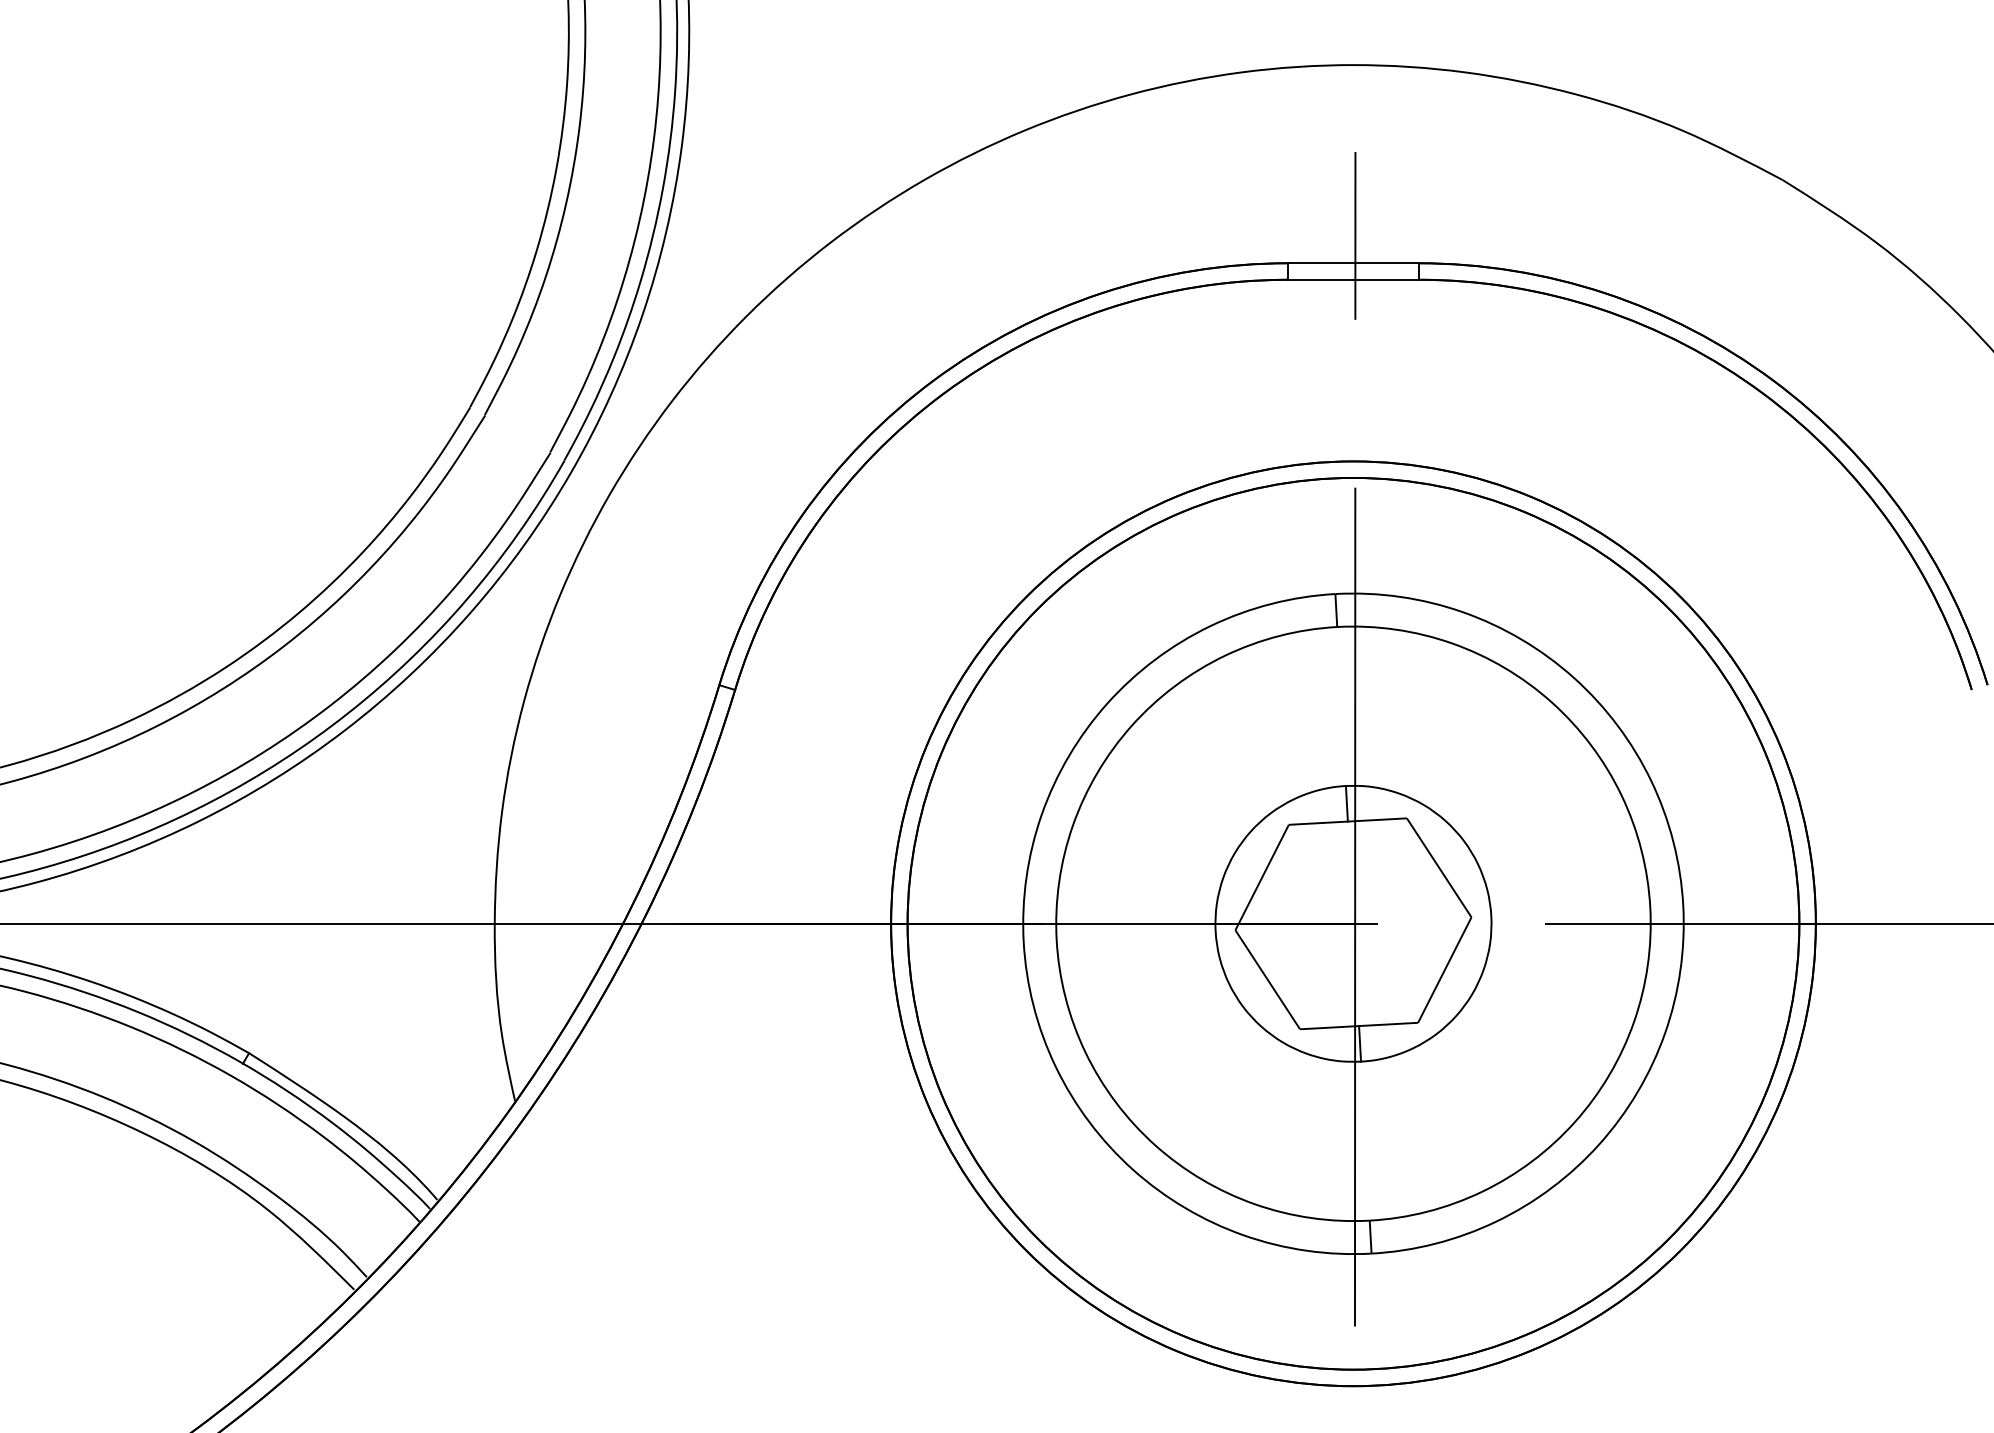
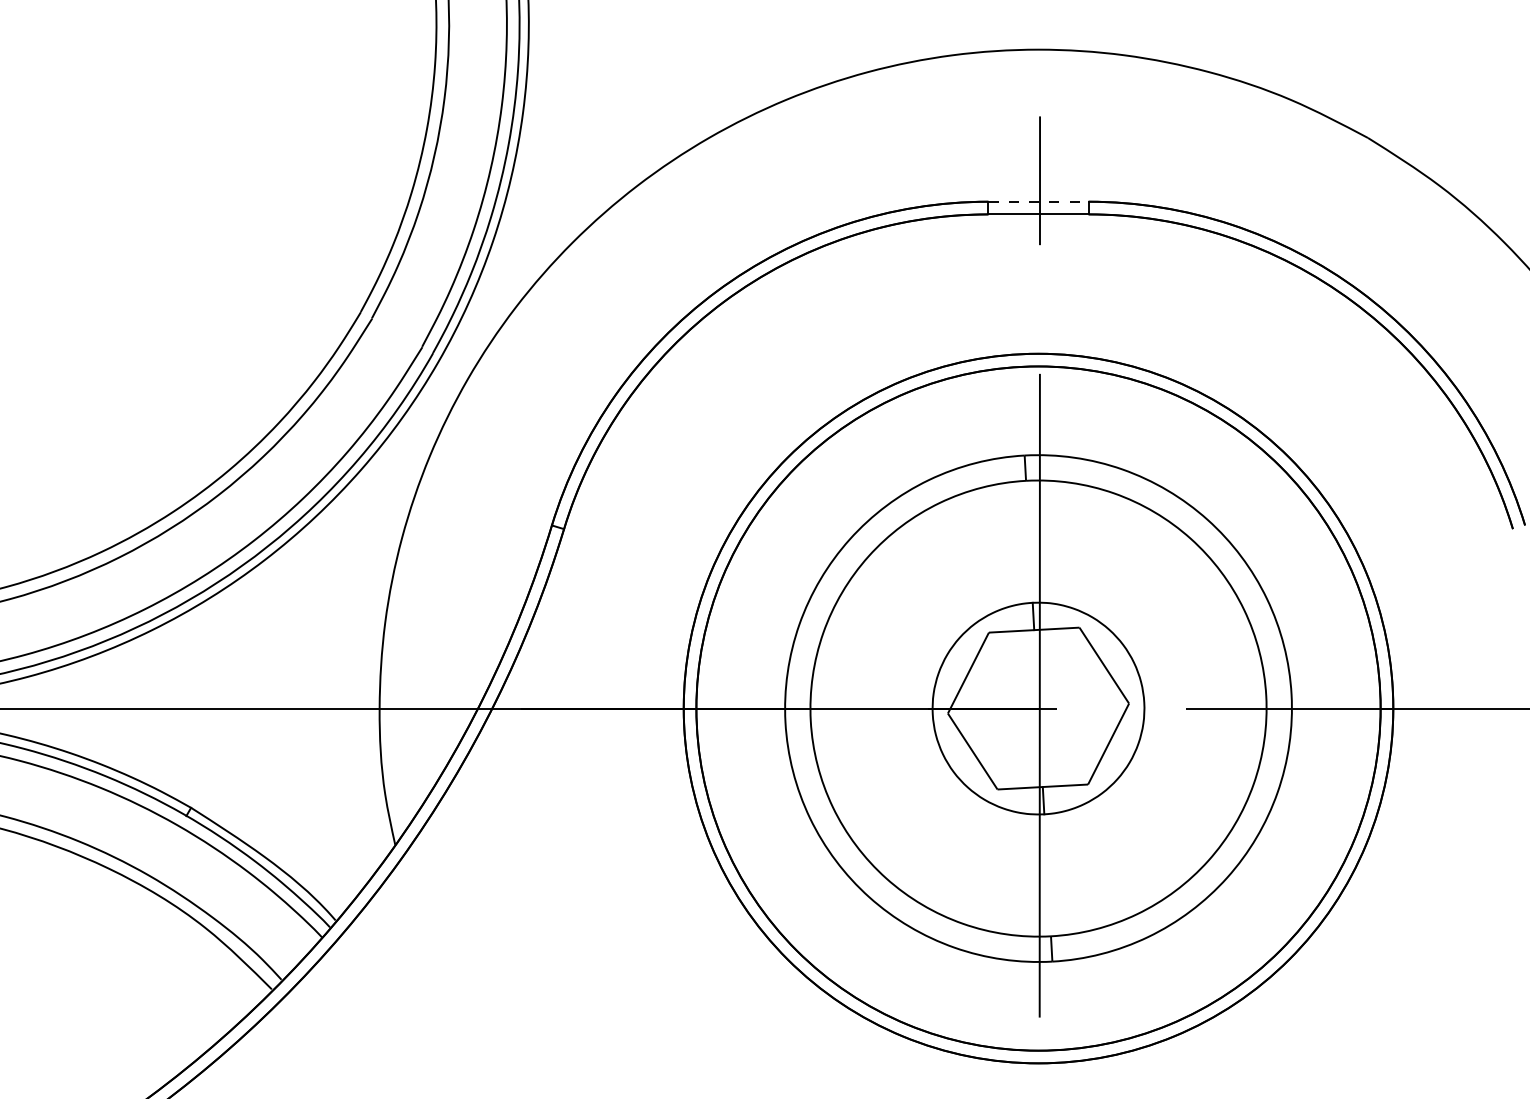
line: (1353, 263) -> (1038, 201), solid -> dashed

